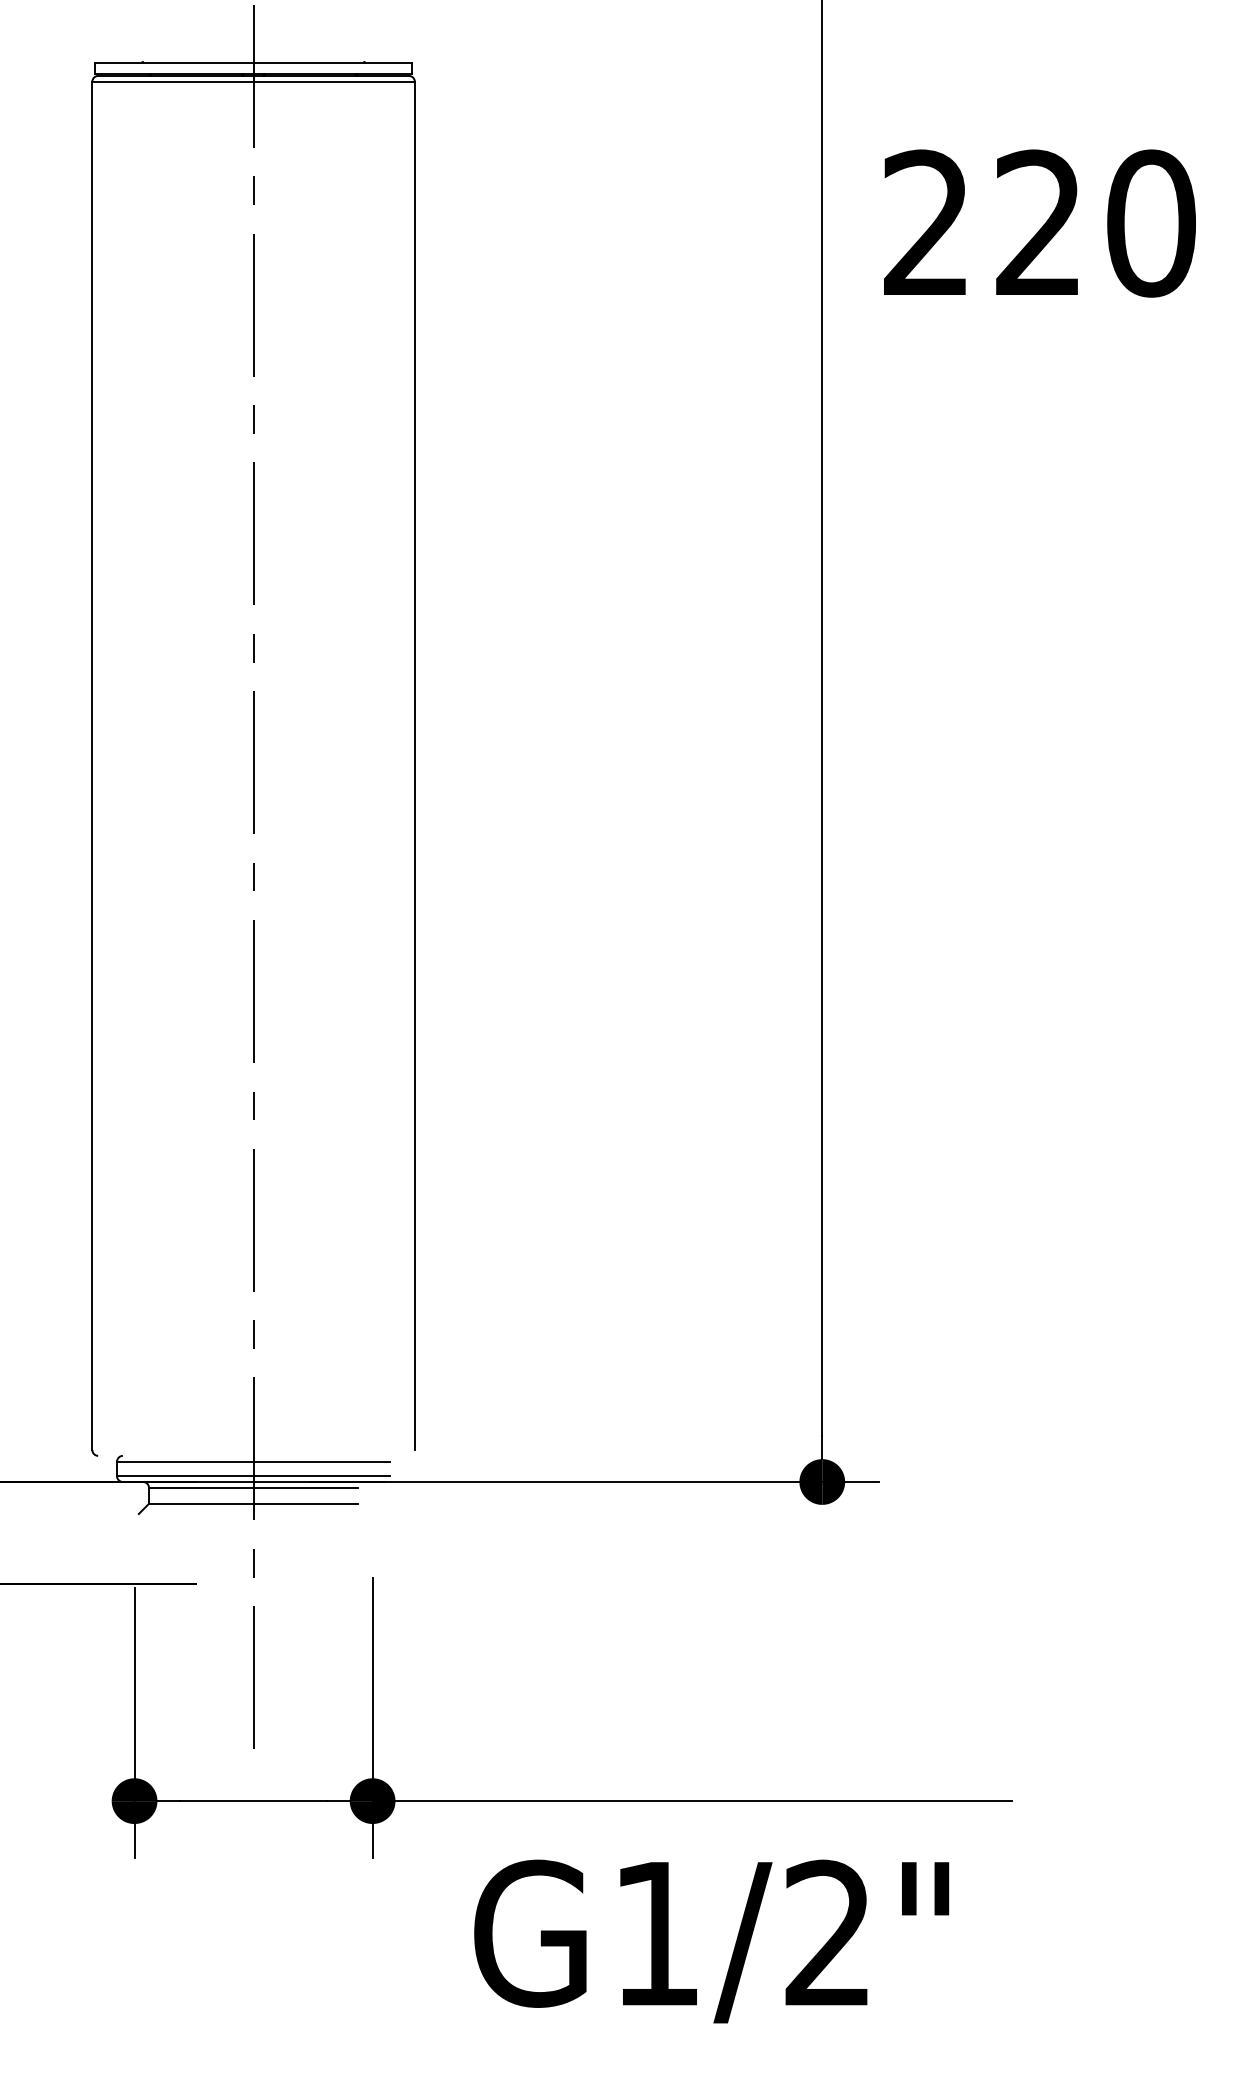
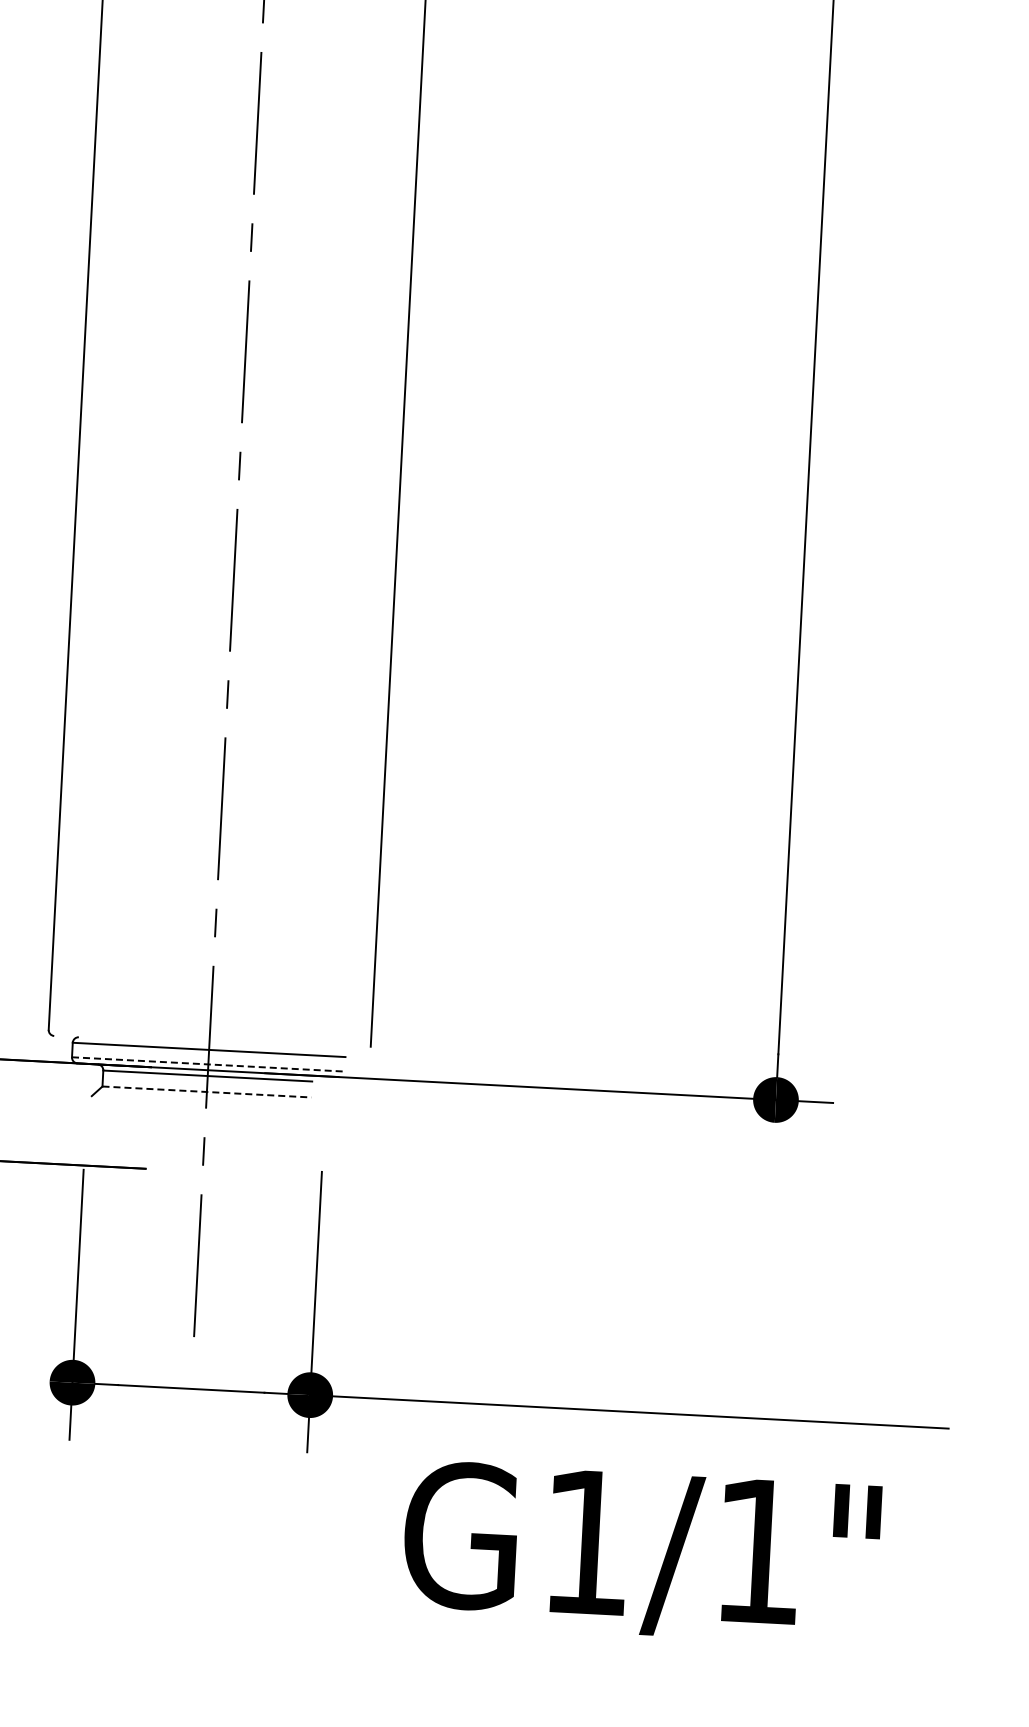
line: (253, 1476) -> (208, 1064), solid -> dashed
line: (253, 1503) -> (206, 1091), solid -> dashed
text: (826, 1932) -> (756, 1550), G1/2" -> G1/1"

